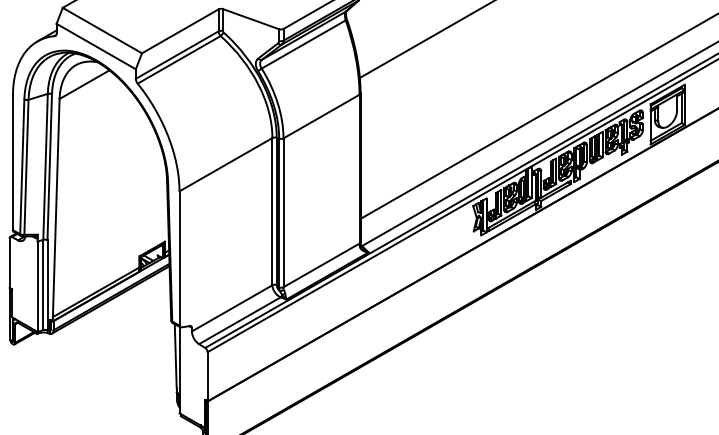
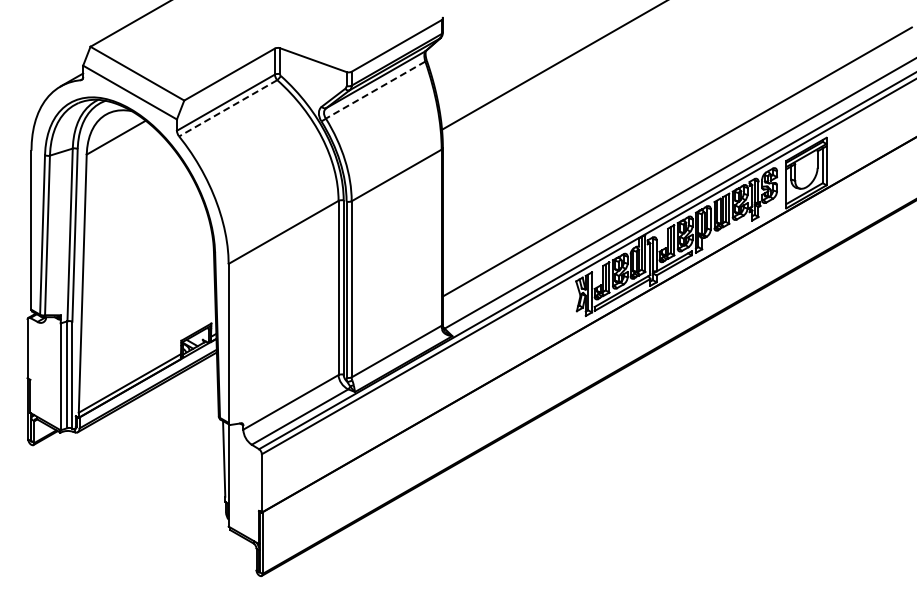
line: (303, 44) -> (375, 90), solid -> dashed
line: (179, 60) -> (228, 108), solid -> dashed

